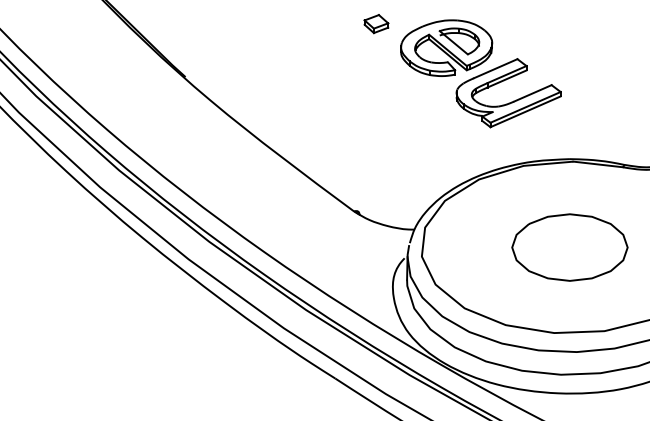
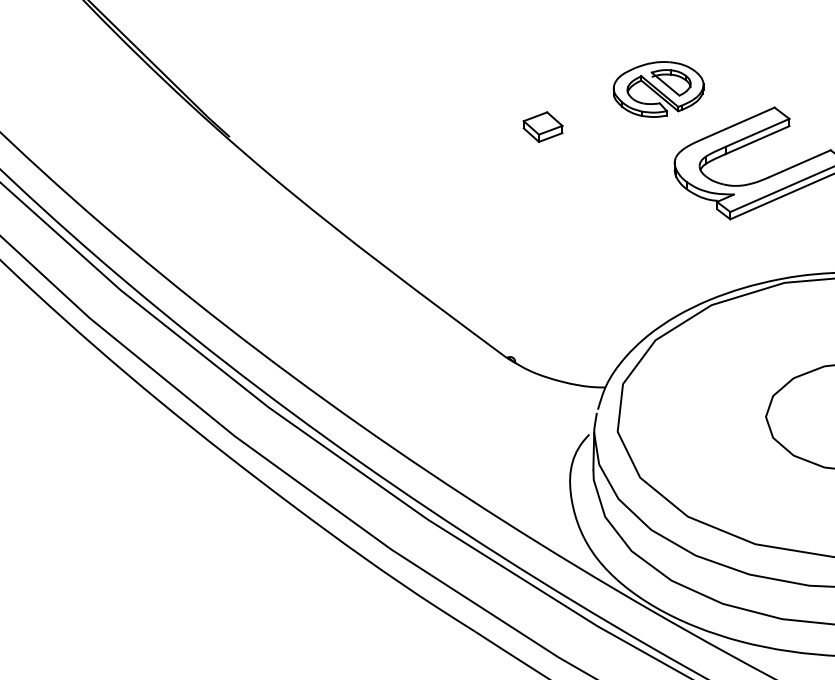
part: (376, 24) -> (543, 127), moved
part: (446, 47) -> (658, 88), size x0.6

